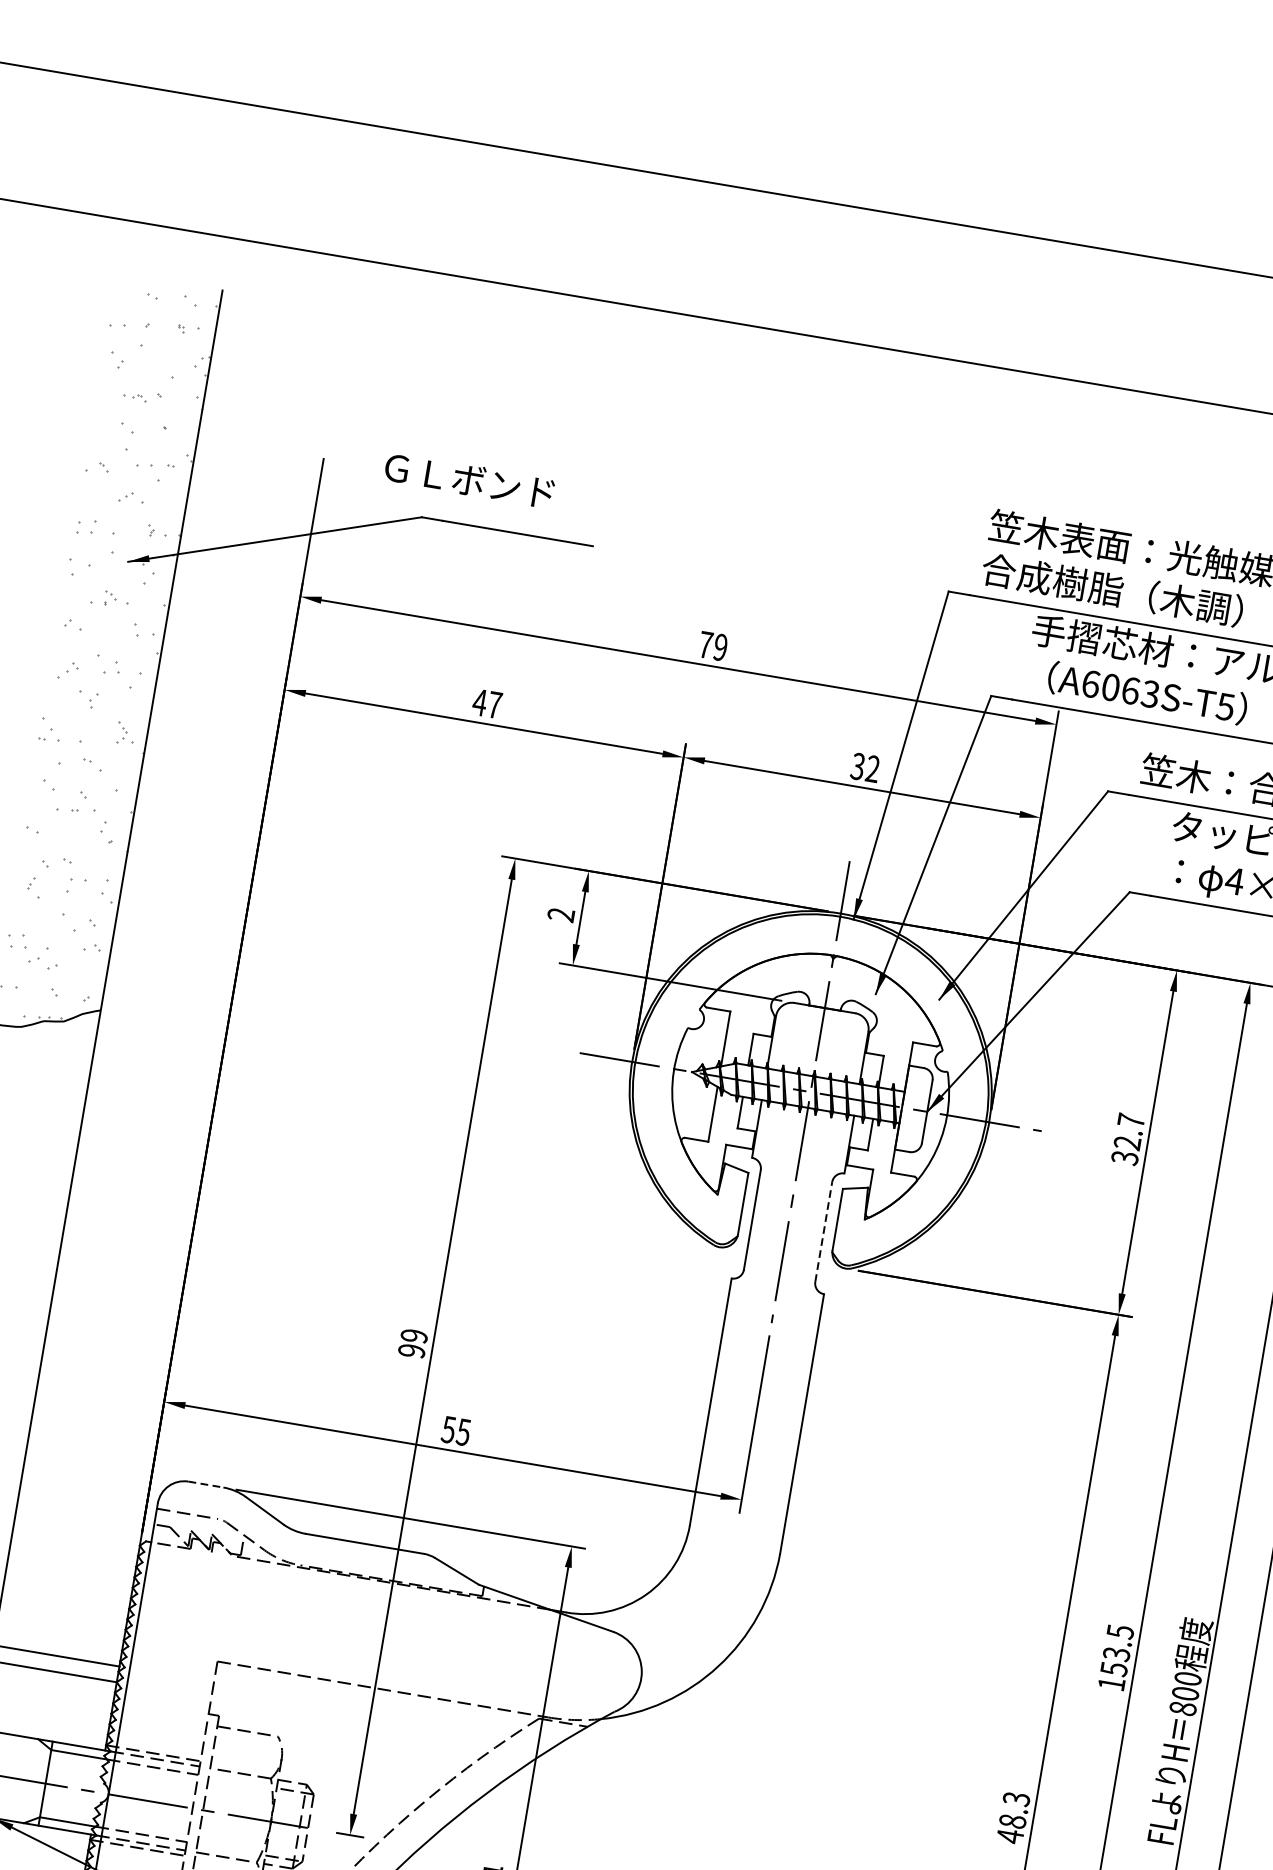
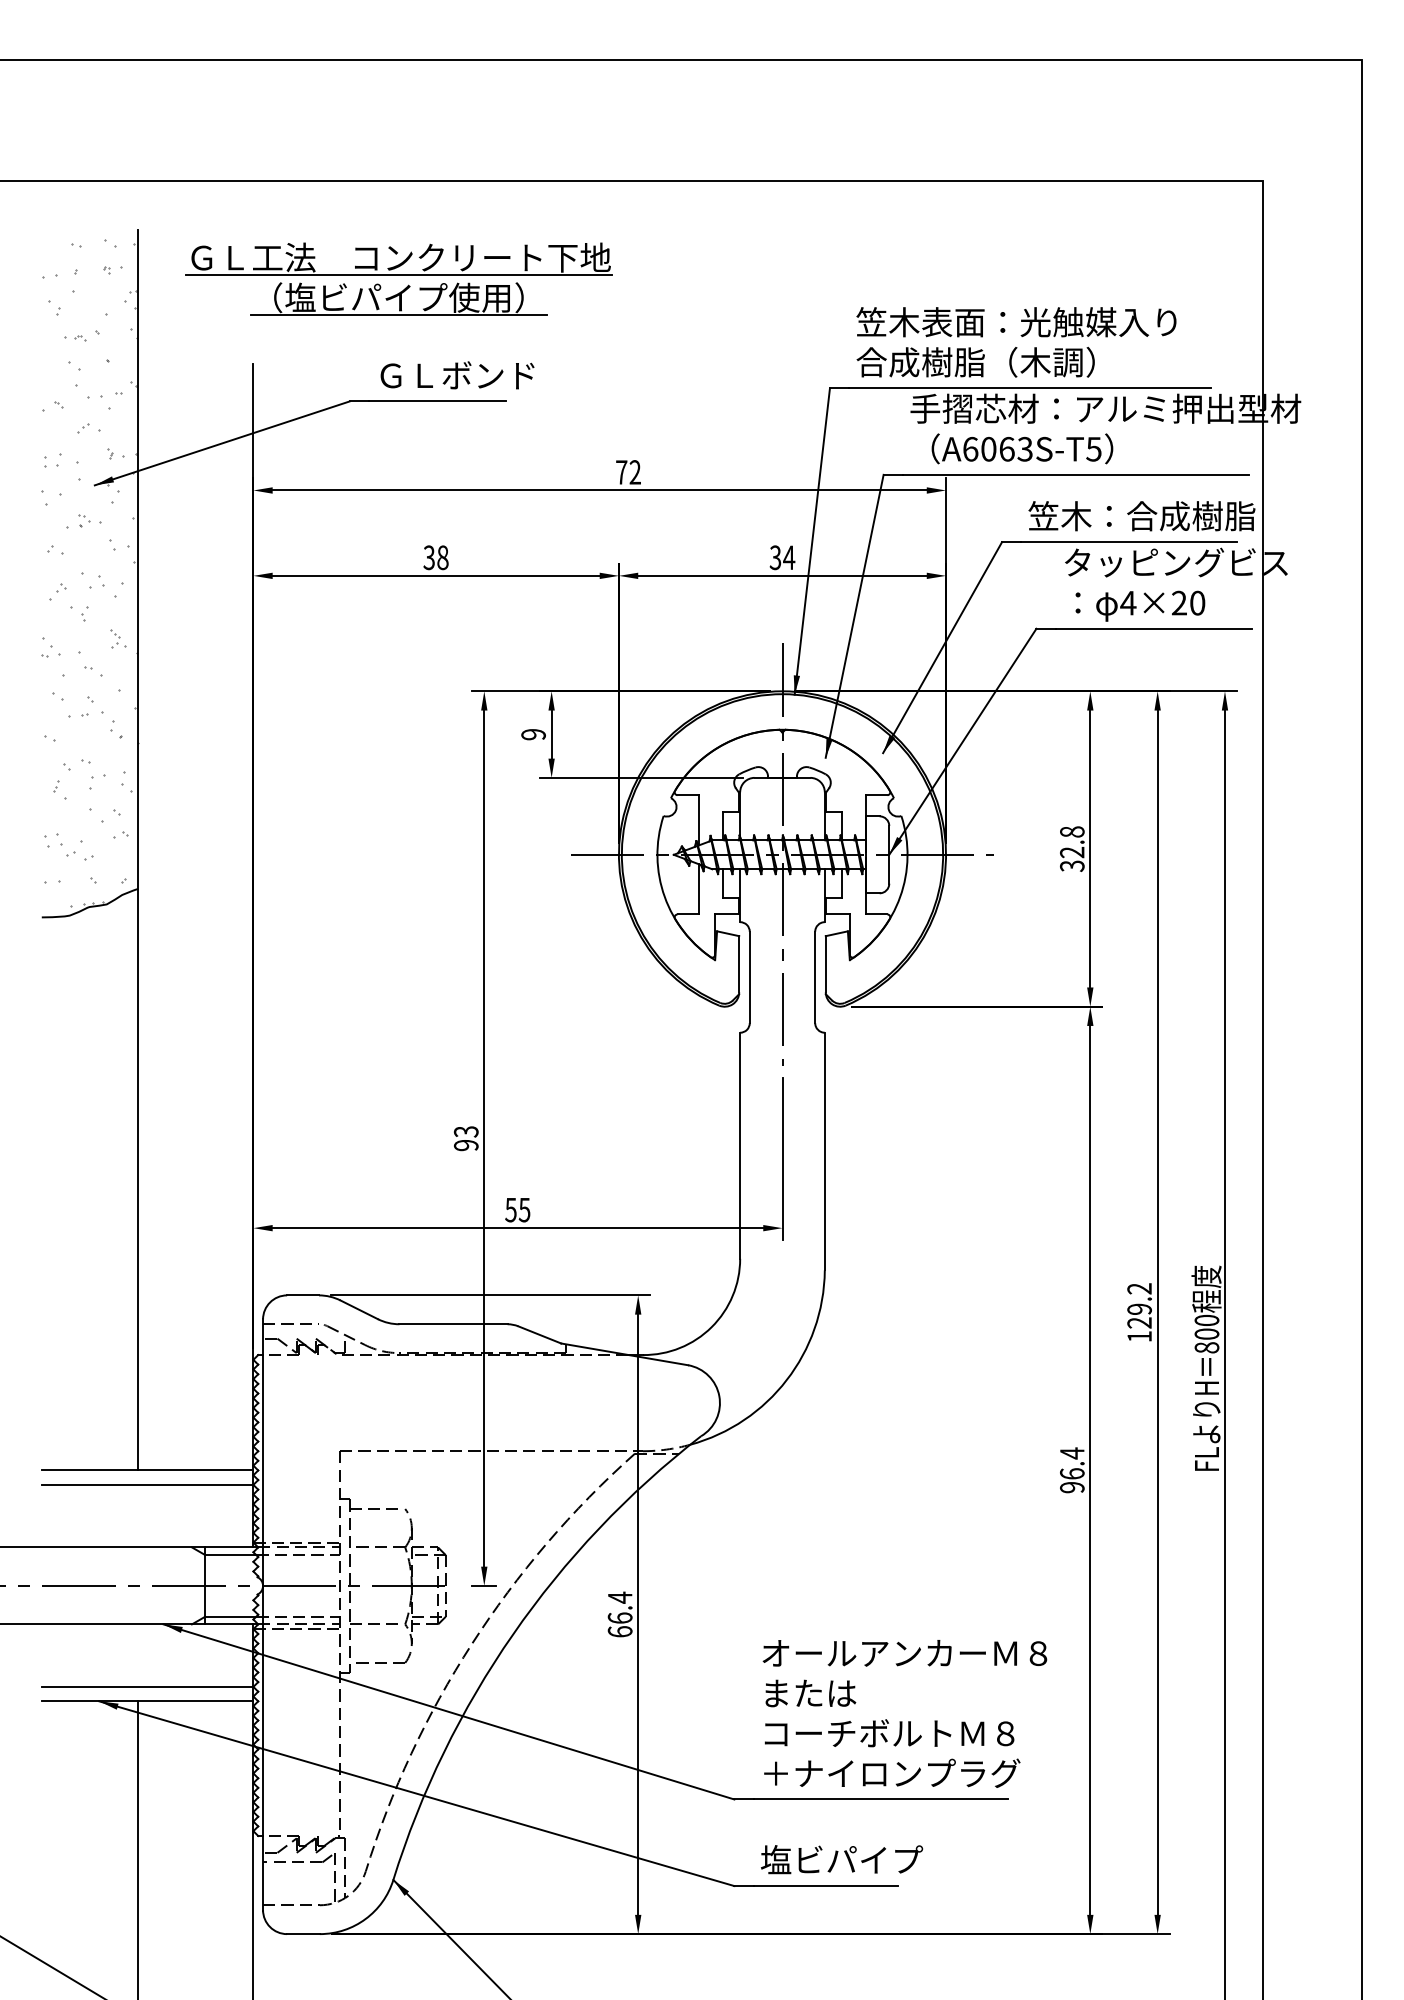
part: (497, 392) -> (398, 278), added
text: (469, 480) -> (457, 375), moved
text: (719, 647) -> (634, 472), 79 -> 72
text: (486, 703) -> (435, 557), 47 -> 38
text: (873, 768) -> (789, 557), 32 -> 34
text: (561, 914) -> (533, 734), 2 -> 9
text: (1131, 1120) -> (1072, 831), 32.7 -> 32.8
line: (824, 1232) -> (815, 977), dashed -> solid
text: (414, 1335) -> (466, 1131), 99 -> 93
line: (206, 1484) -> (303, 1295), dashed -> solid
text: (1117, 1650) -> (1139, 1305), 153.5 -> 129.2
text: (1013, 1817) -> (1072, 1470), 48.3 -> 96.4

